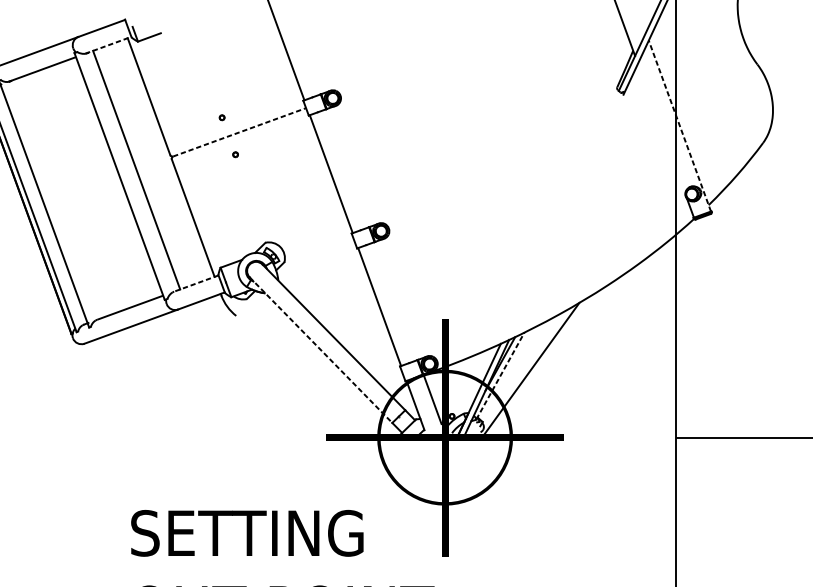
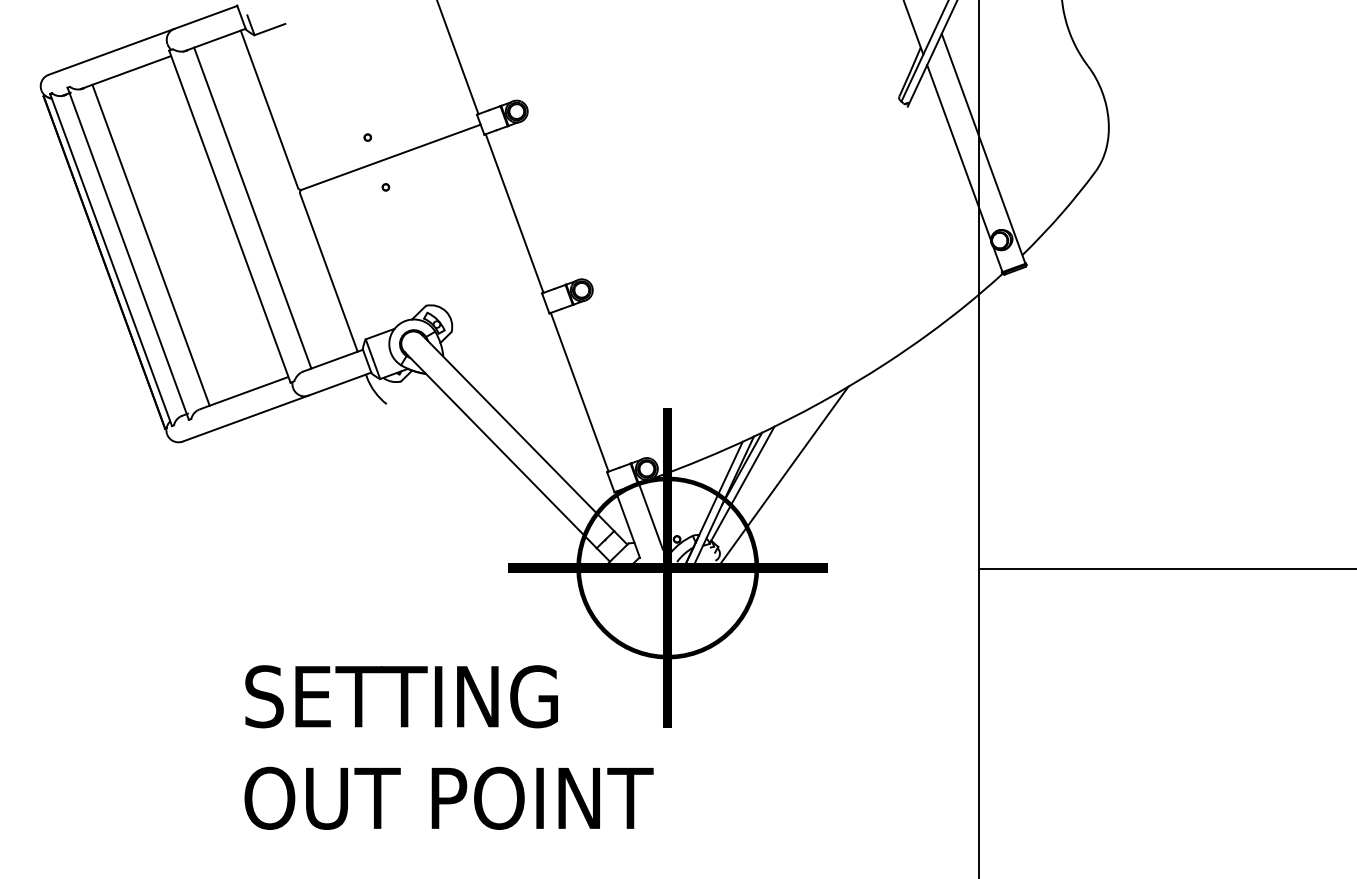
line: (108, 45) -> (215, 40), dashed -> solid
line: (679, 125) -> (983, 148), dashed -> solid
line: (661, 128) -> (958, 152), added
line: (239, 132) -> (391, 157), dashed -> solid
line: (60, 197) -> (150, 244), added
line: (196, 283) -> (333, 360), dashed -> solid
line: (321, 350) -> (501, 450), dashed -> solid
line: (500, 376) -> (742, 485), dashed -> solid

